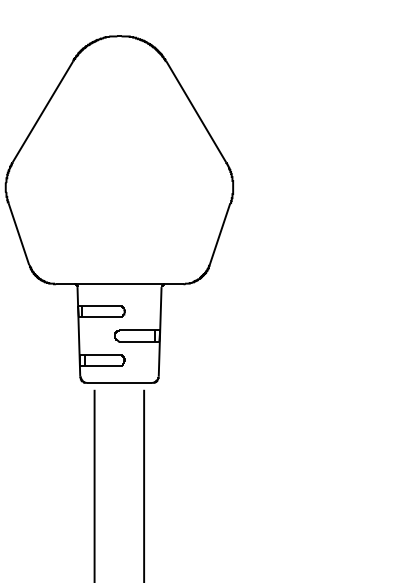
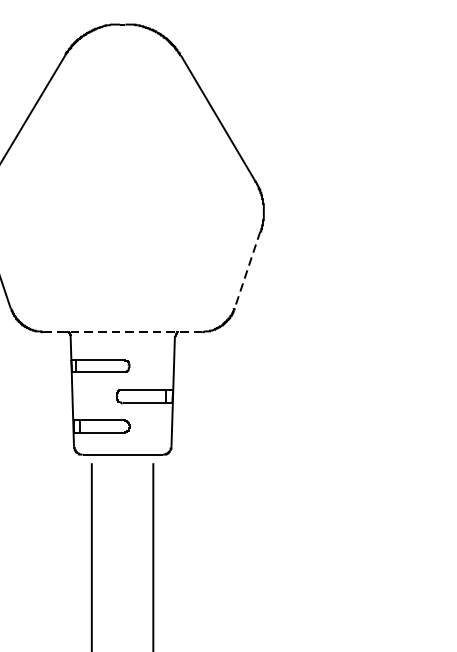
line: (220, 234) -> (248, 270), solid -> dashed
line: (119, 284) -> (122, 332), solid -> dashed

